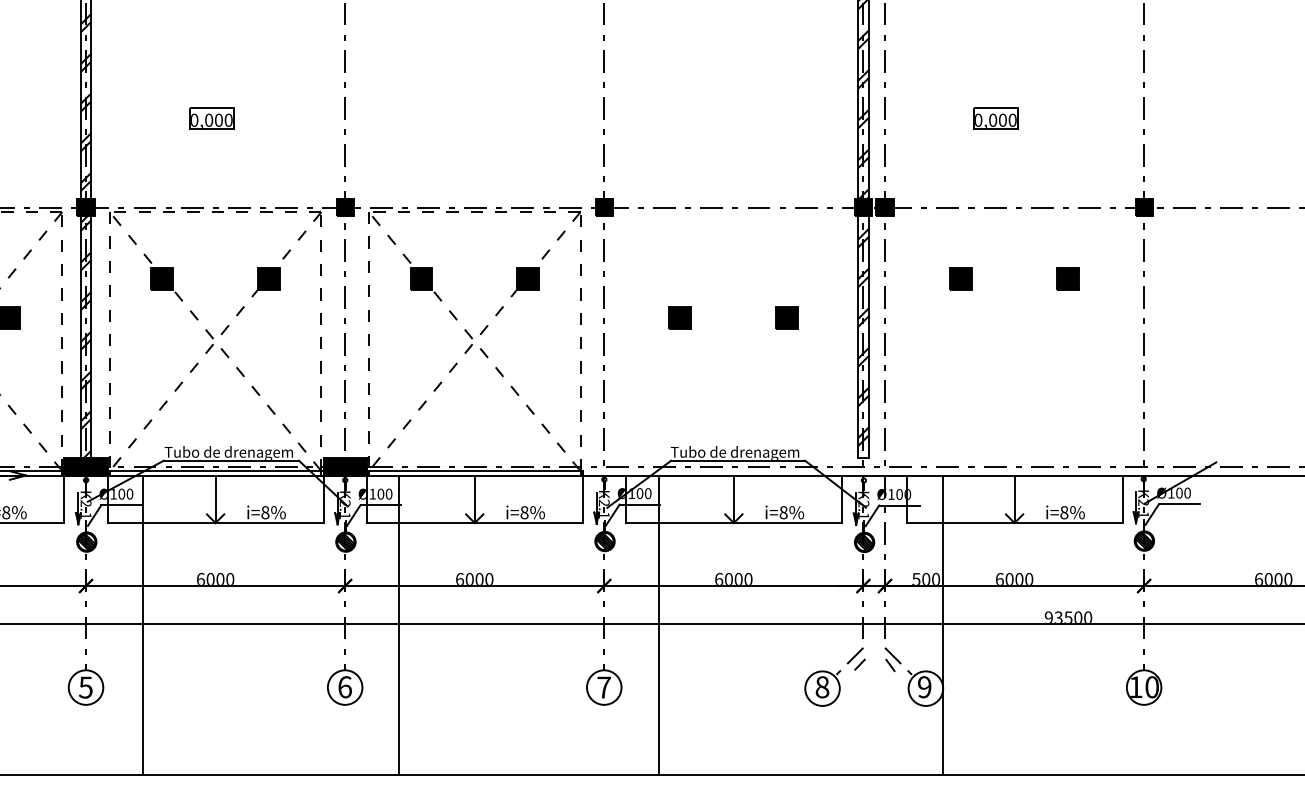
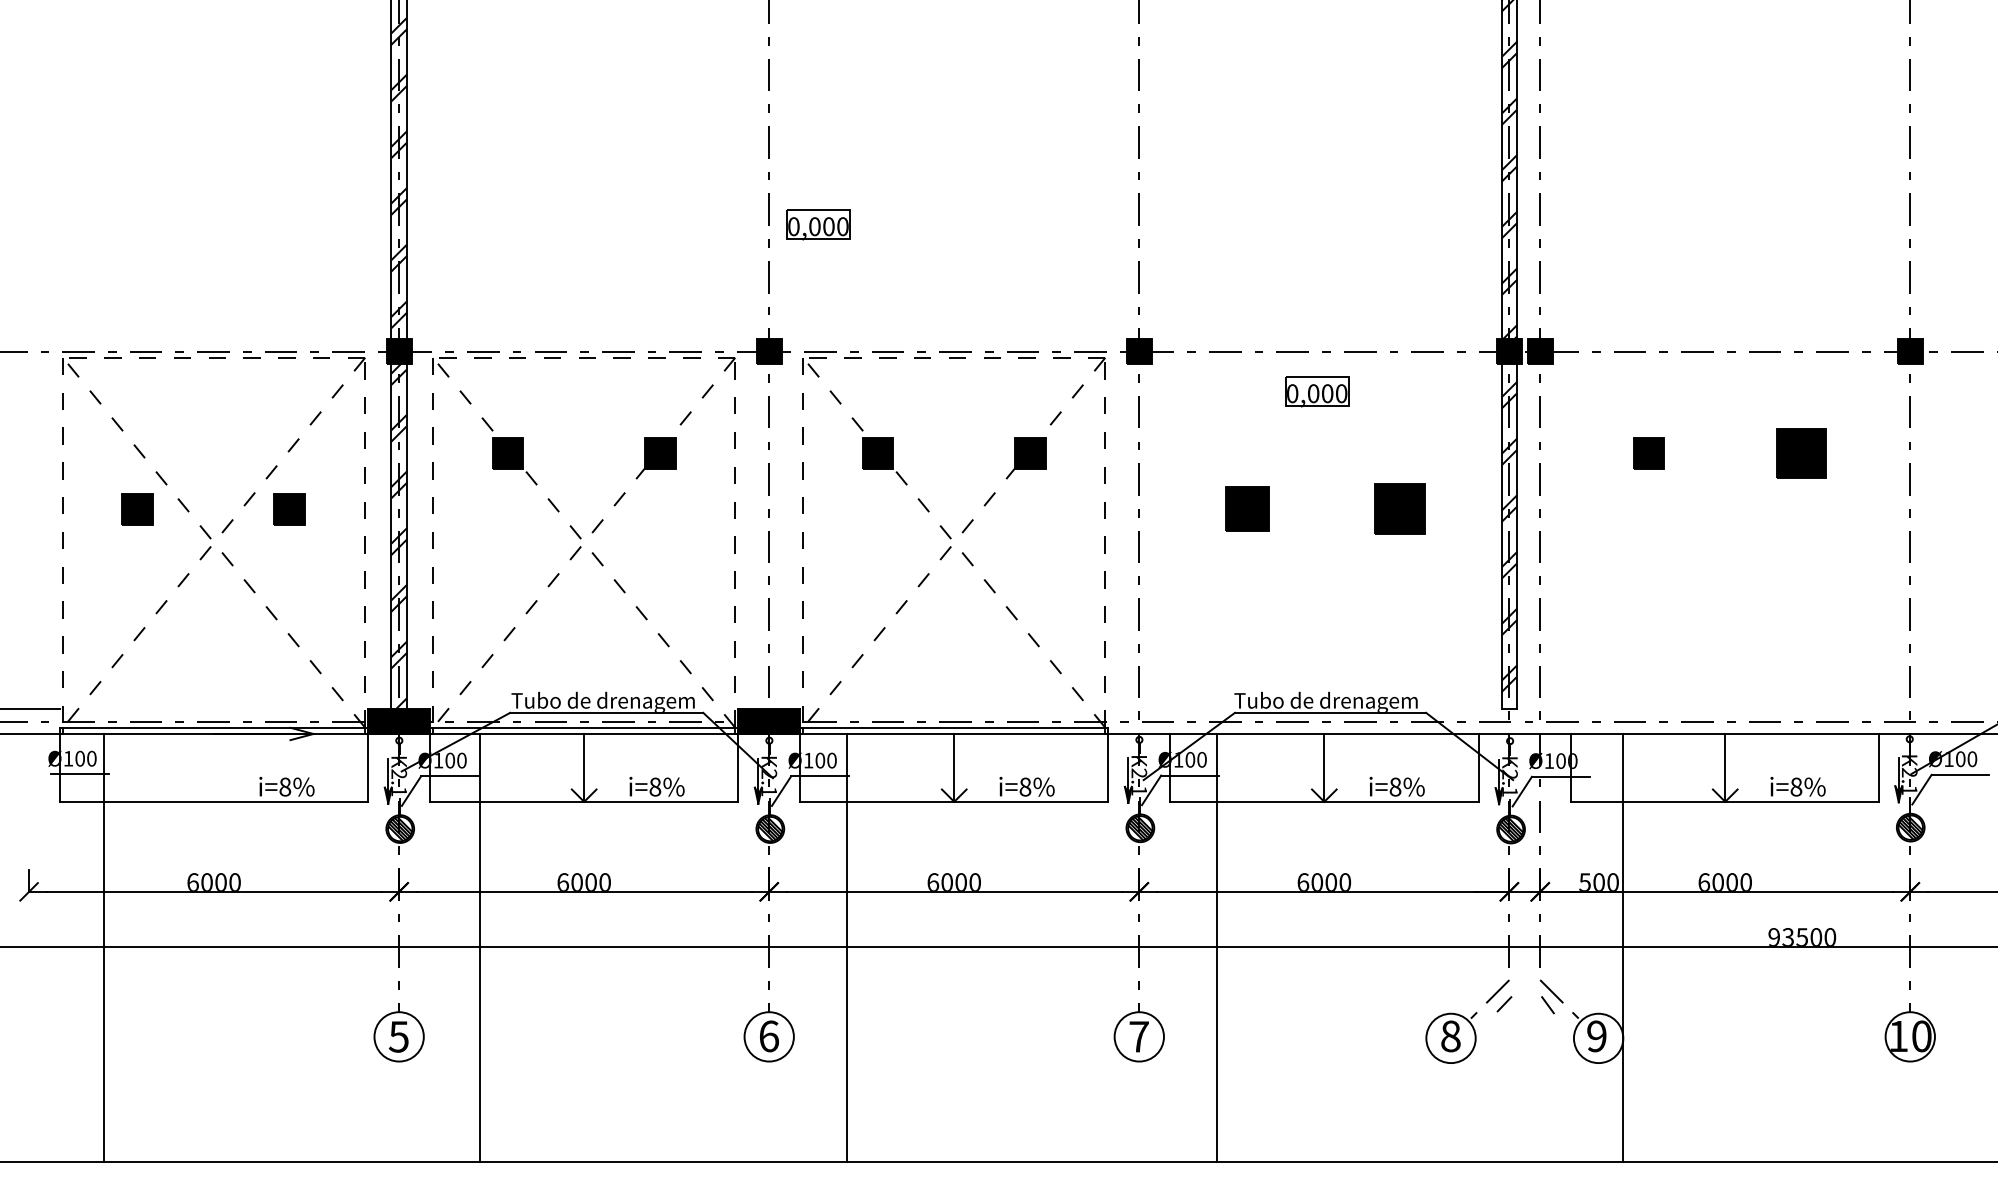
part: (211, 118) -> (818, 224), moved
part: (995, 118) -> (1317, 391), moved
part: (1067, 279) -> (1801, 453), size x1.6
part: (680, 318) -> (1247, 509), size x1.4
part: (786, 318) -> (1399, 509), size x1.6

